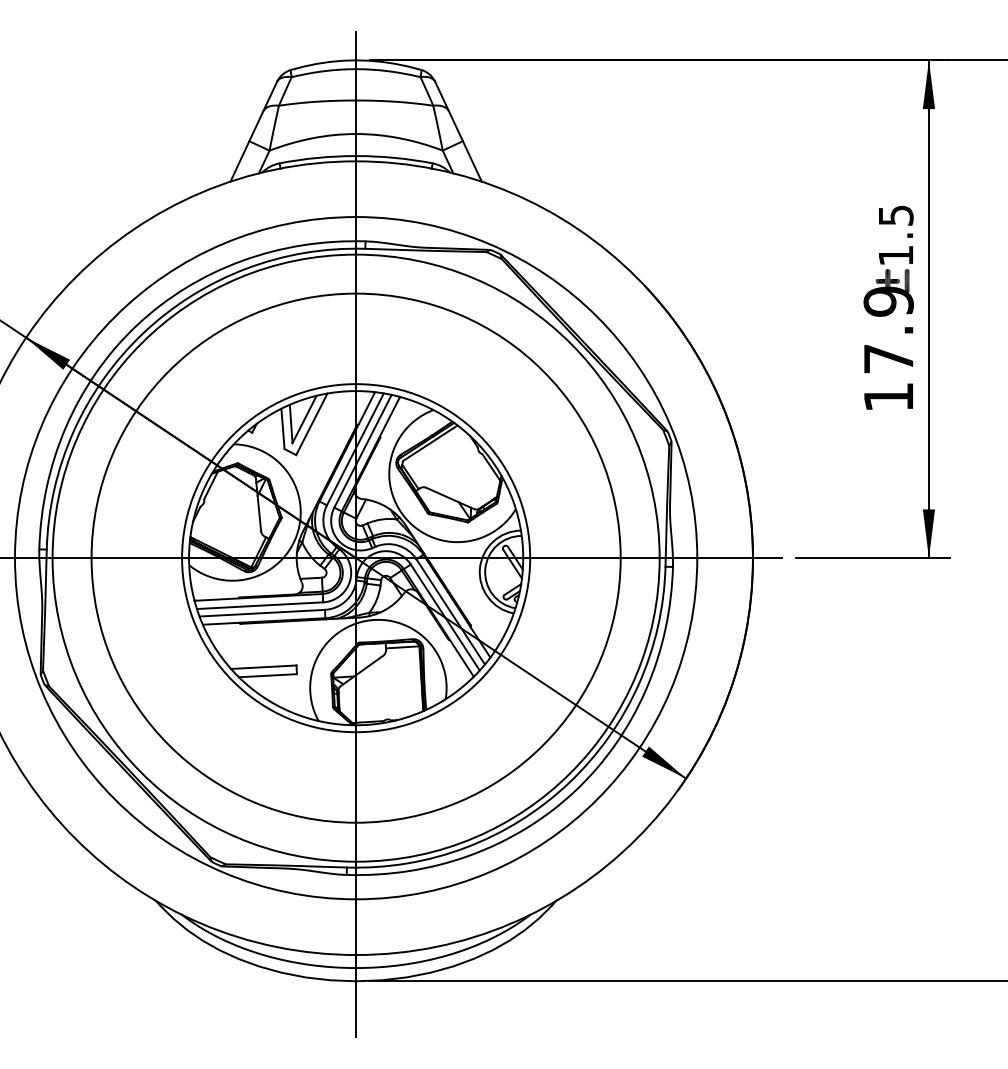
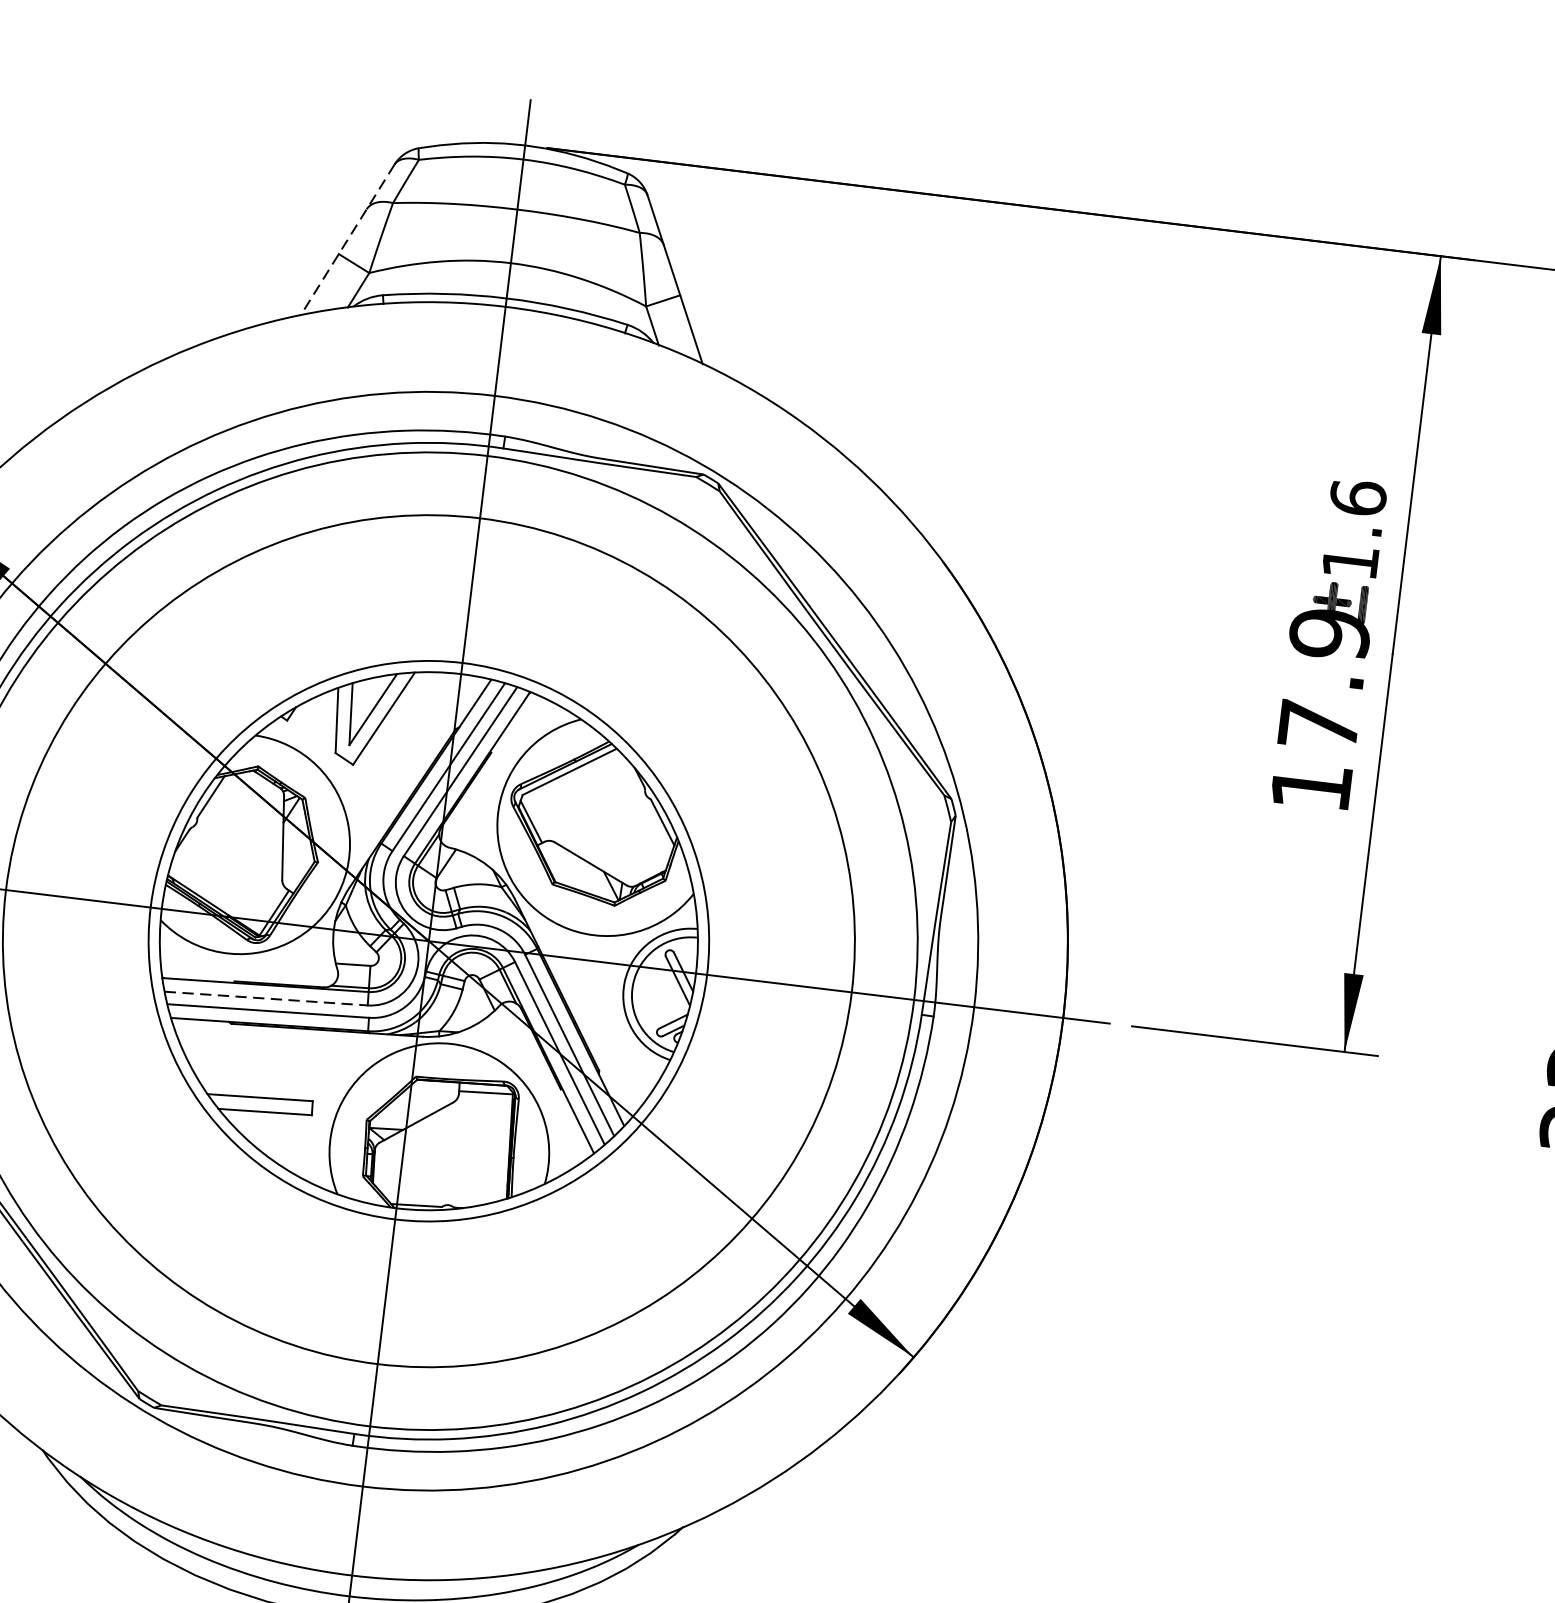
line: (253, 132) -> (347, 240), solid -> dashed
text: (895, 214) -> (1357, 496), 1.5 -> 1.6
line: (260, 605) -> (266, 998), solid -> dashed

